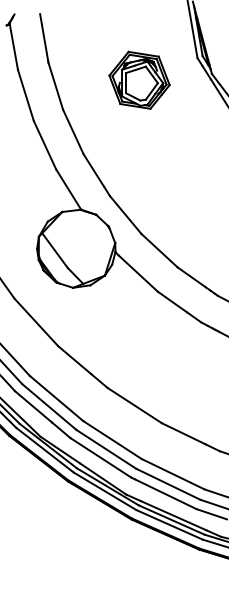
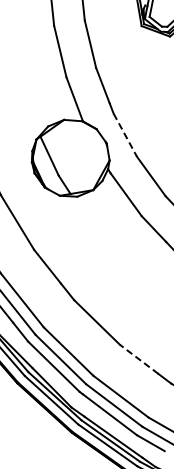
line: (125, 215) -> (124, 135), solid -> dashed
line: (183, 433) -> (139, 359), solid -> dashed

